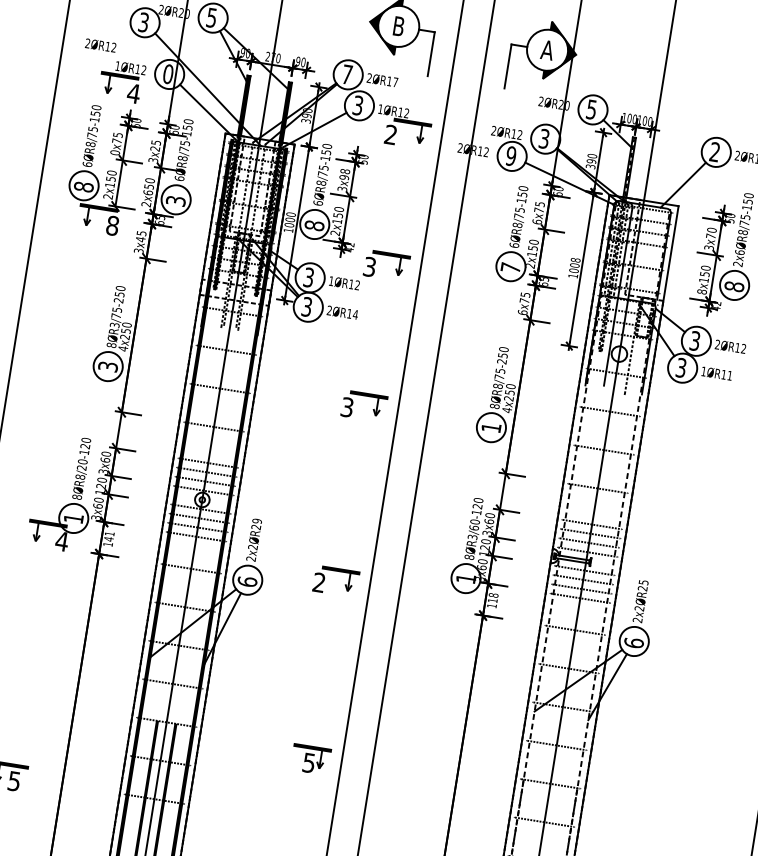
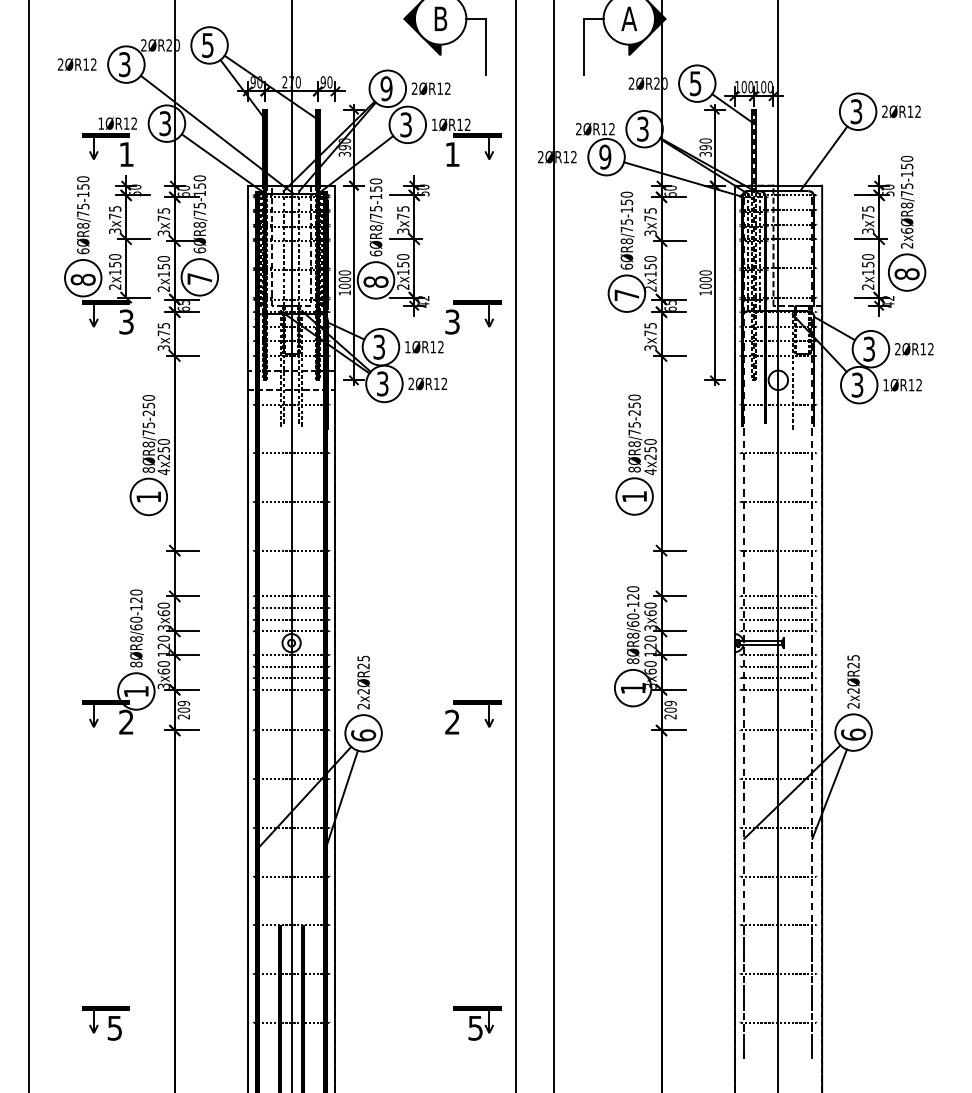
text: (100, 45) -> (76, 64), moved
text: (168, 74) -> (165, 123), 0 -> 3
text: (347, 74) -> (386, 88), 7 -> 9
text: (395, 82) -> (447, 88), 2ØR17 -> 2ØR12
text: (133, 93) -> (126, 154), 4 -> 1
text: (390, 134) -> (452, 154), 2 -> 1
text: (154, 148) -> (163, 218), 3x25 -> 3x75
text: (715, 151) -> (856, 111), 2 -> 3
text: (115, 153) -> (115, 231), 0x75 -> 3x75
text: (344, 174) -> (403, 212), 3x98 -> 3x75
text: (147, 192) -> (163, 274), 2x650 -> 2x150
text: (175, 200) -> (199, 278), 3 -> 7
text: (537, 222) -> (650, 233), 6x75 -> 3x75
text: (112, 225) -> (126, 321), 8 -> 3
text: (712, 230) -> (868, 208), 3x70 -> 3x75
text: (140, 239) -> (163, 333), 3x45 -> 3x75
text: (575, 259) -> (705, 272), 1008 -> 1000
text: (702, 291) -> (868, 286), 8x150 -> 2x150
text: (522, 312) -> (650, 347), 6x75 -> 3x75
text: (355, 314) -> (444, 383), 2ØR14 -> 2ØR12
text: (114, 325) -> (148, 444), 8ØR3/75-250 -> 8ØR8/75-250
text: (107, 366) -> (148, 496), 3 -> 1
text: (729, 375) -> (918, 385), 1ØR11 -> 1ØR12
part: (372, 409) -> (484, 497), removed
text: (81, 468) -> (136, 627), 8ØR8/20-120 -> 8ØR8/60-120
text: (257, 521) -> (363, 658), 2x2ØR29 -> 2x2ØR25
text: (472, 537) -> (633, 635), 8ØR3/60-120 -> 8ØR8/60-120
text: (108, 539) -> (183, 710), 141 -> 209
text: (62, 540) -> (126, 721), 4 -> 2
text: (492, 600) -> (670, 709), 118 -> 209
part: (311, 759) -> (477, 1023), moved

